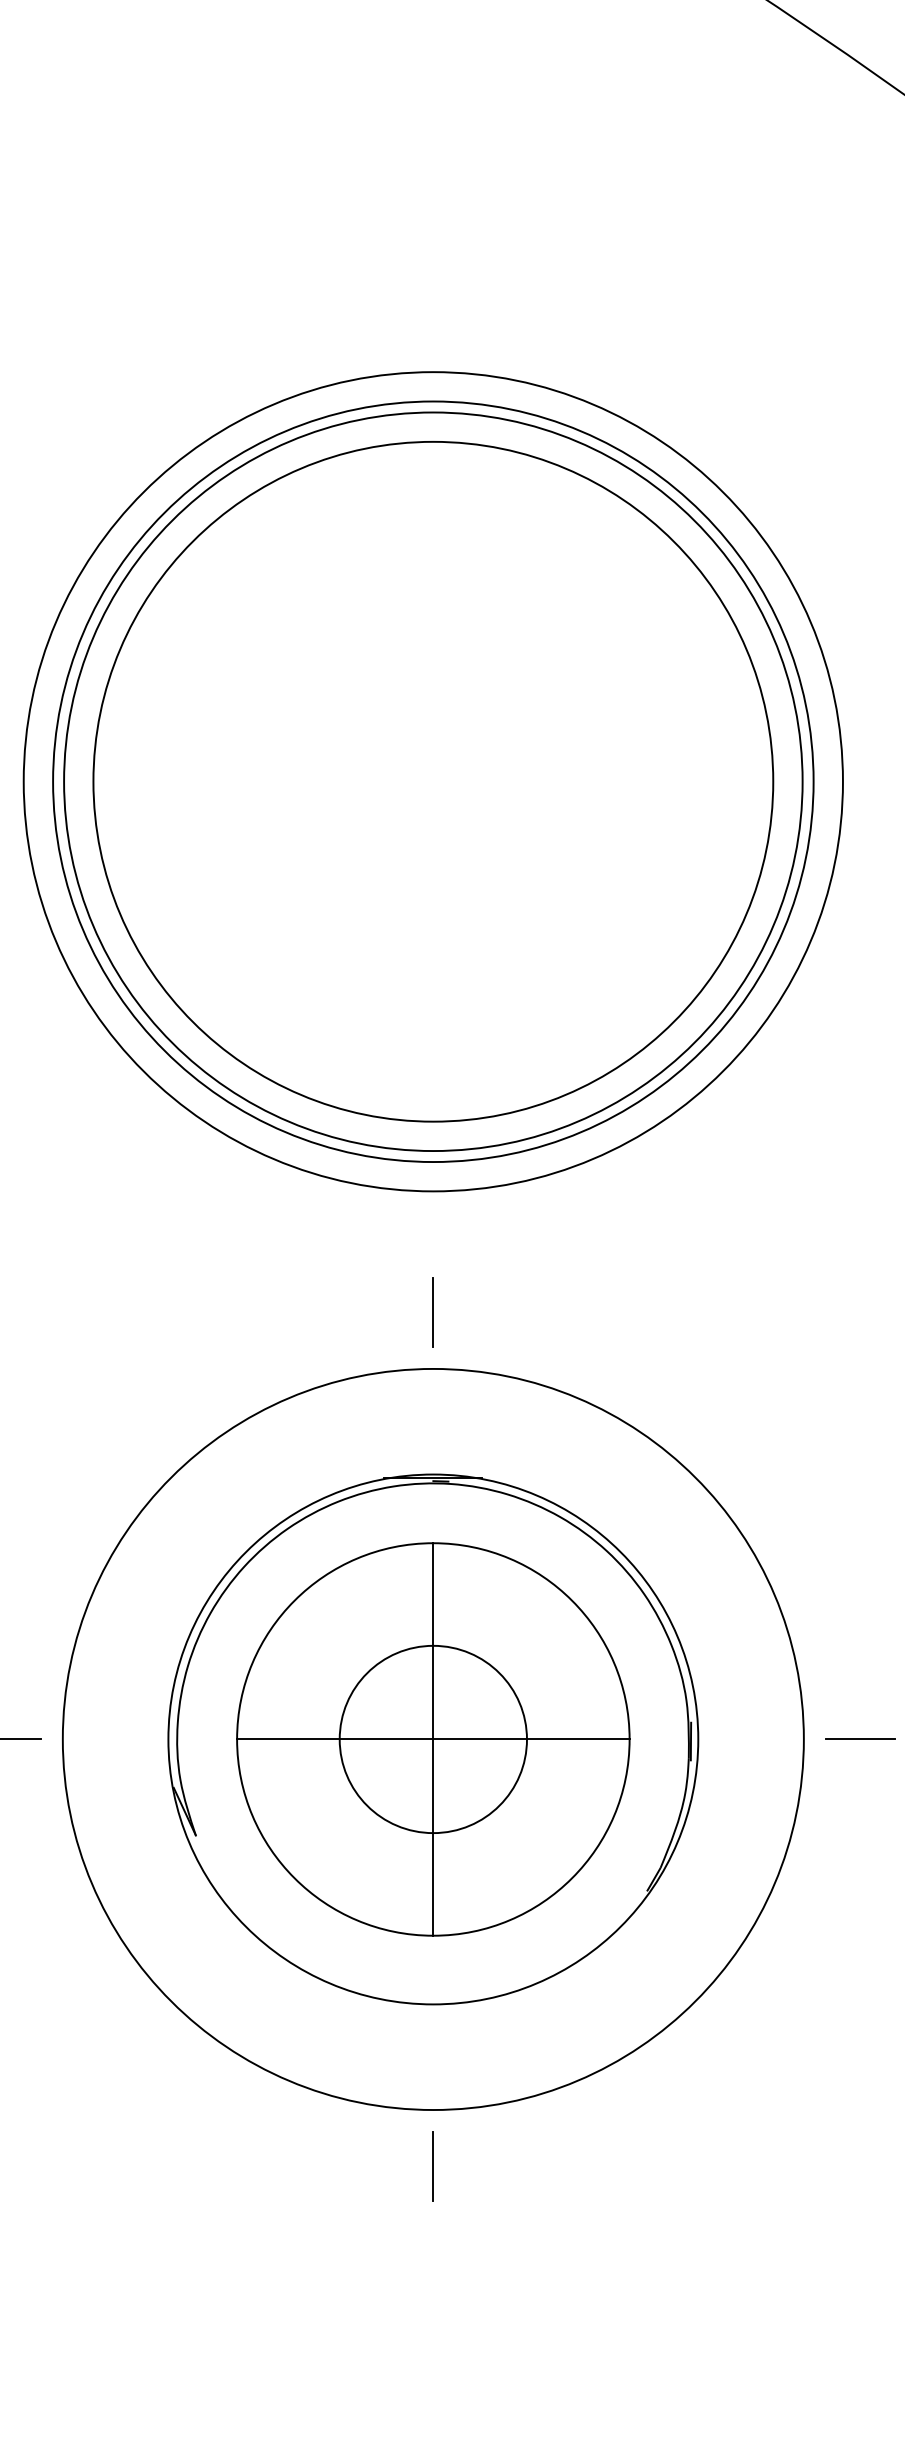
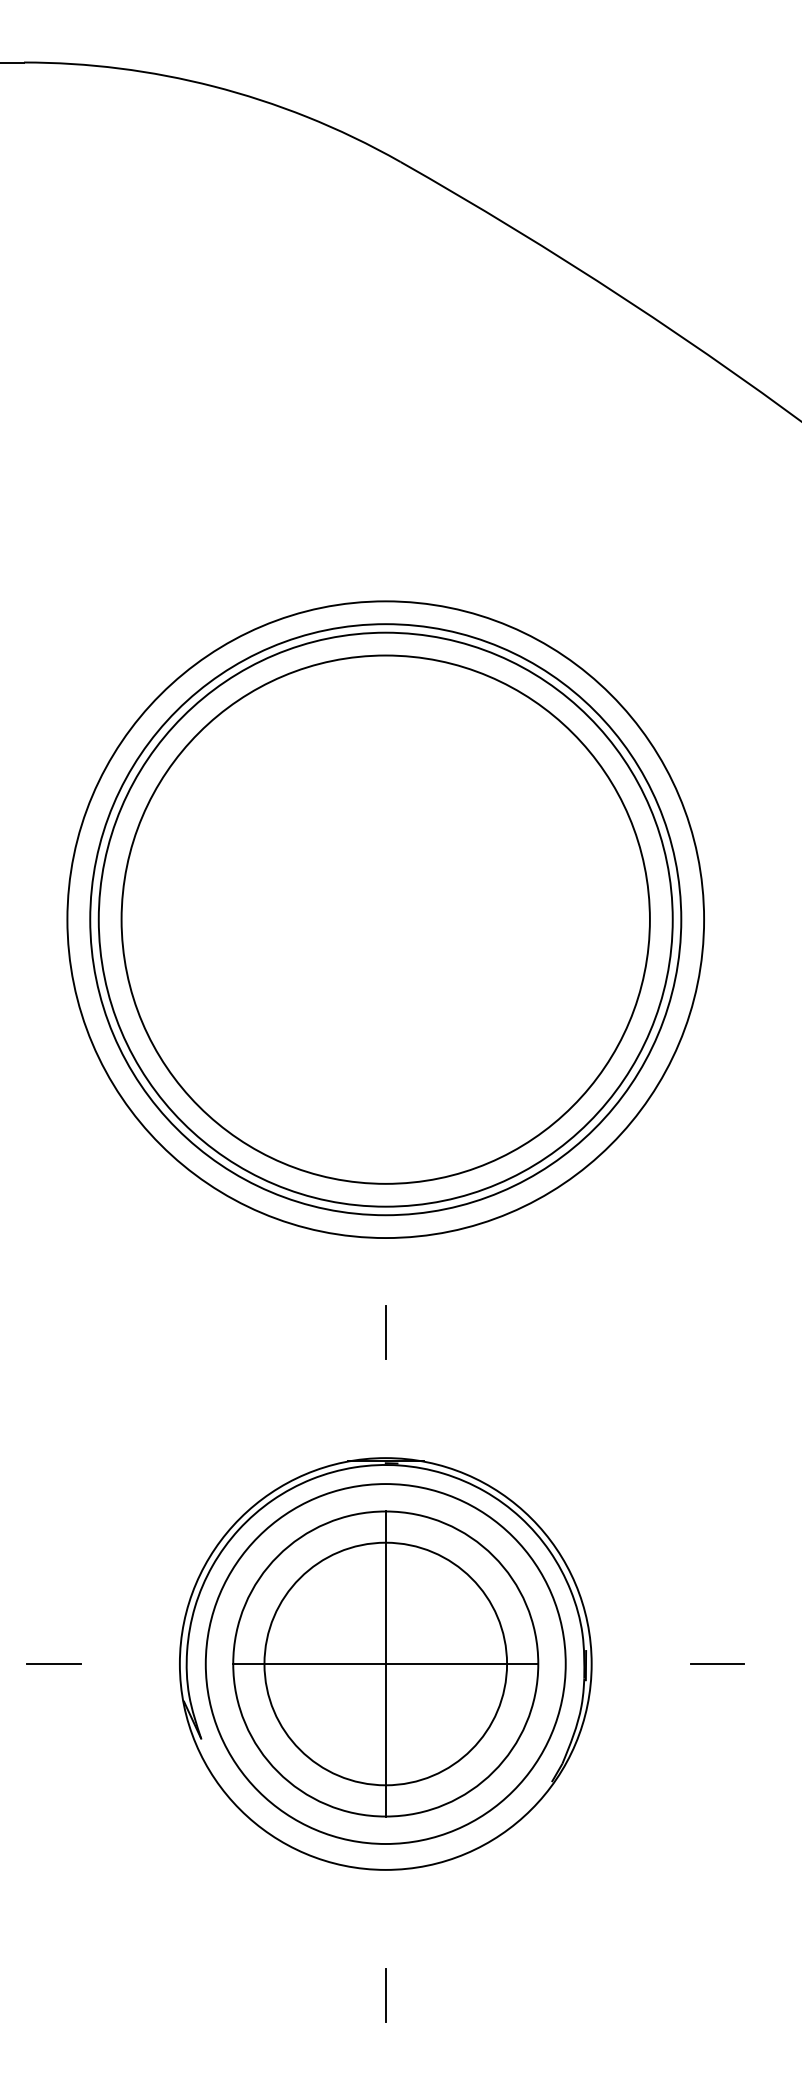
circle: (433, 1738) -> (385, 1663), size x0.62
circle: (433, 1738) -> (385, 1663), size x1.67

